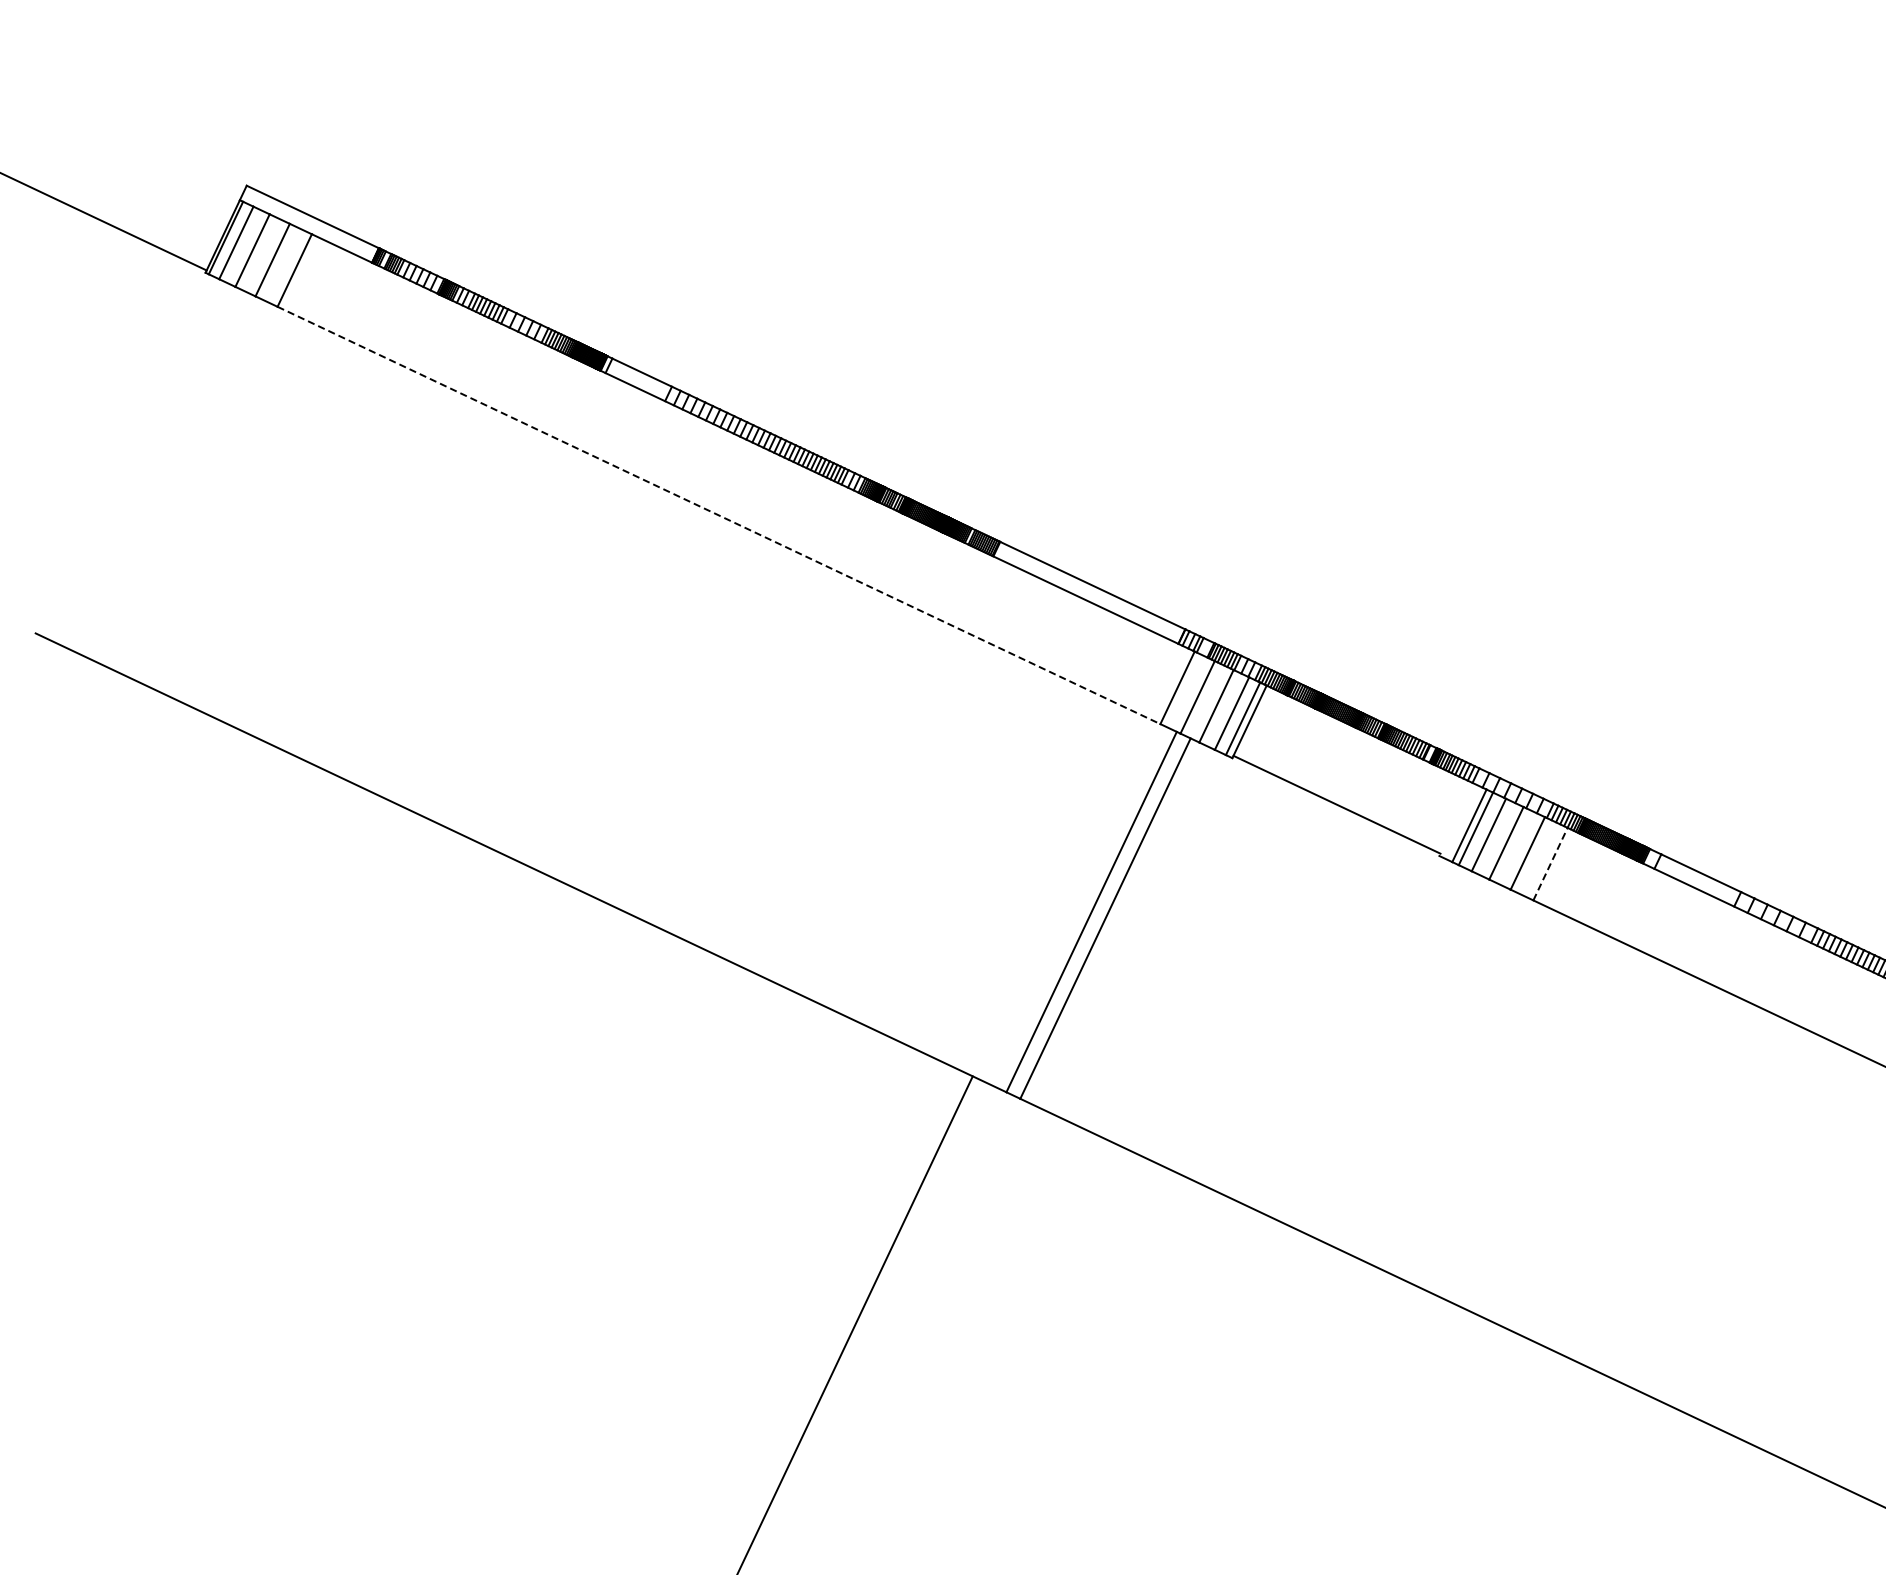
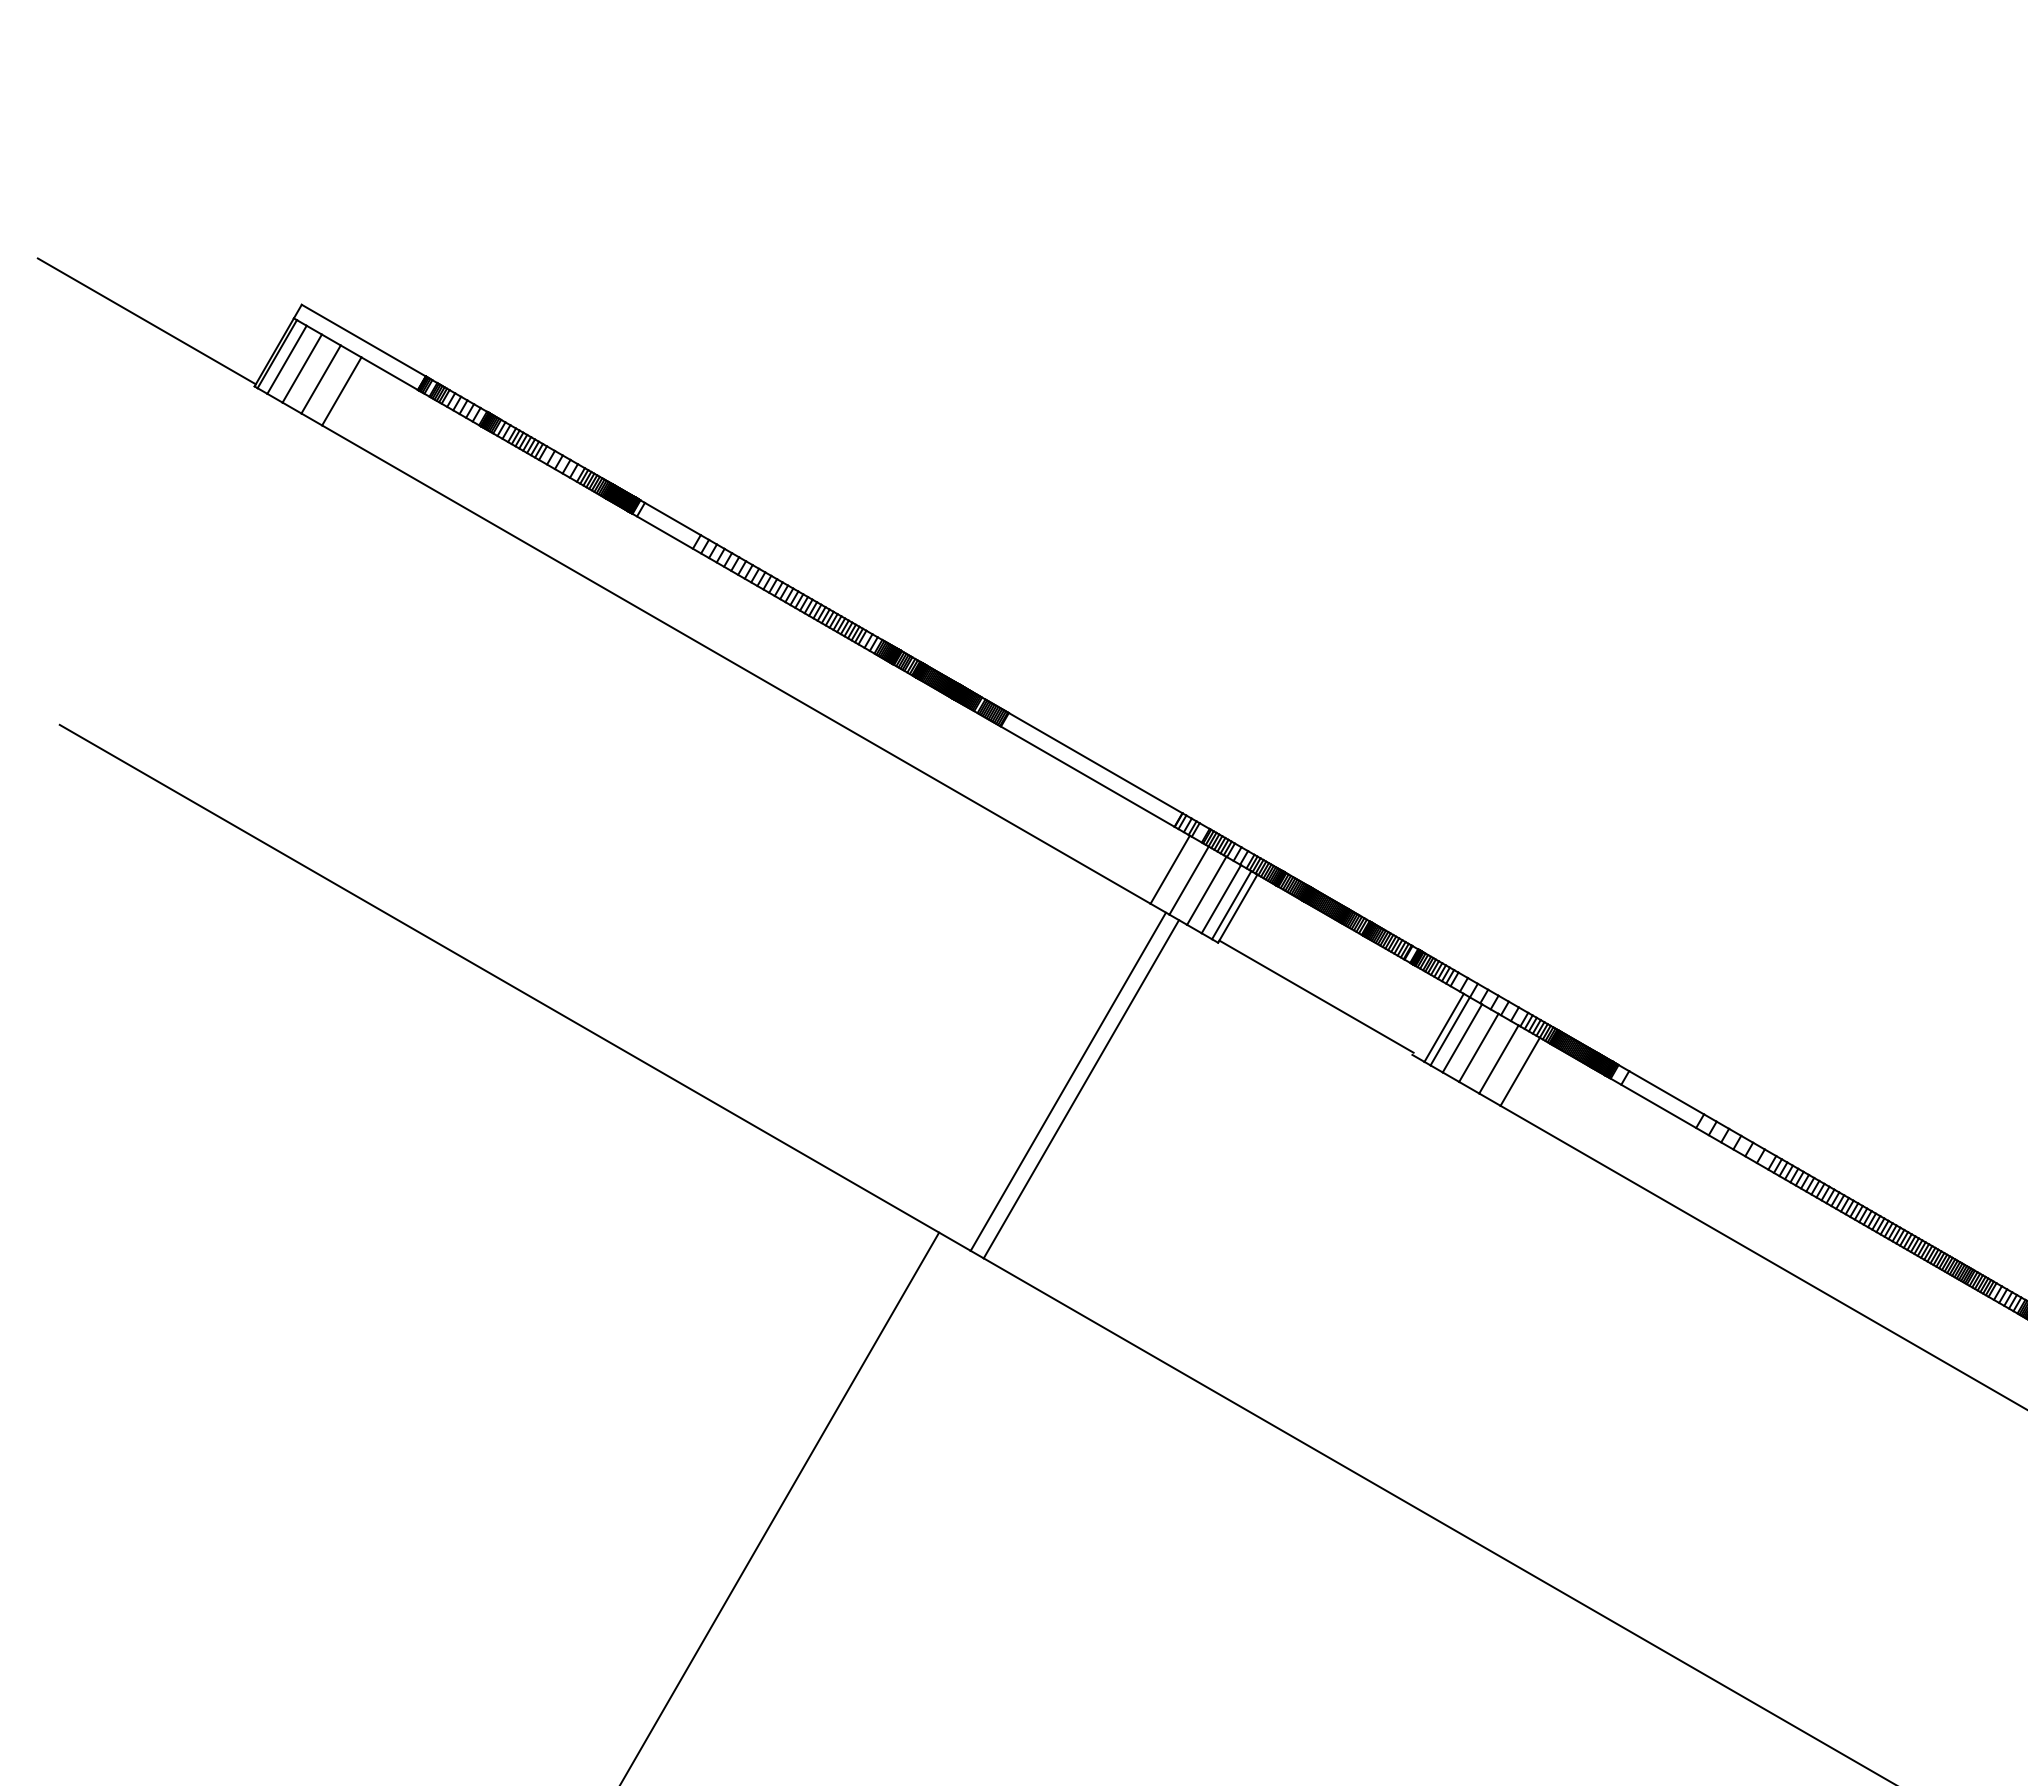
line: (719, 515) -> (736, 664), dashed -> solid
line: (1550, 863) -> (1520, 1071), dashed -> solid

